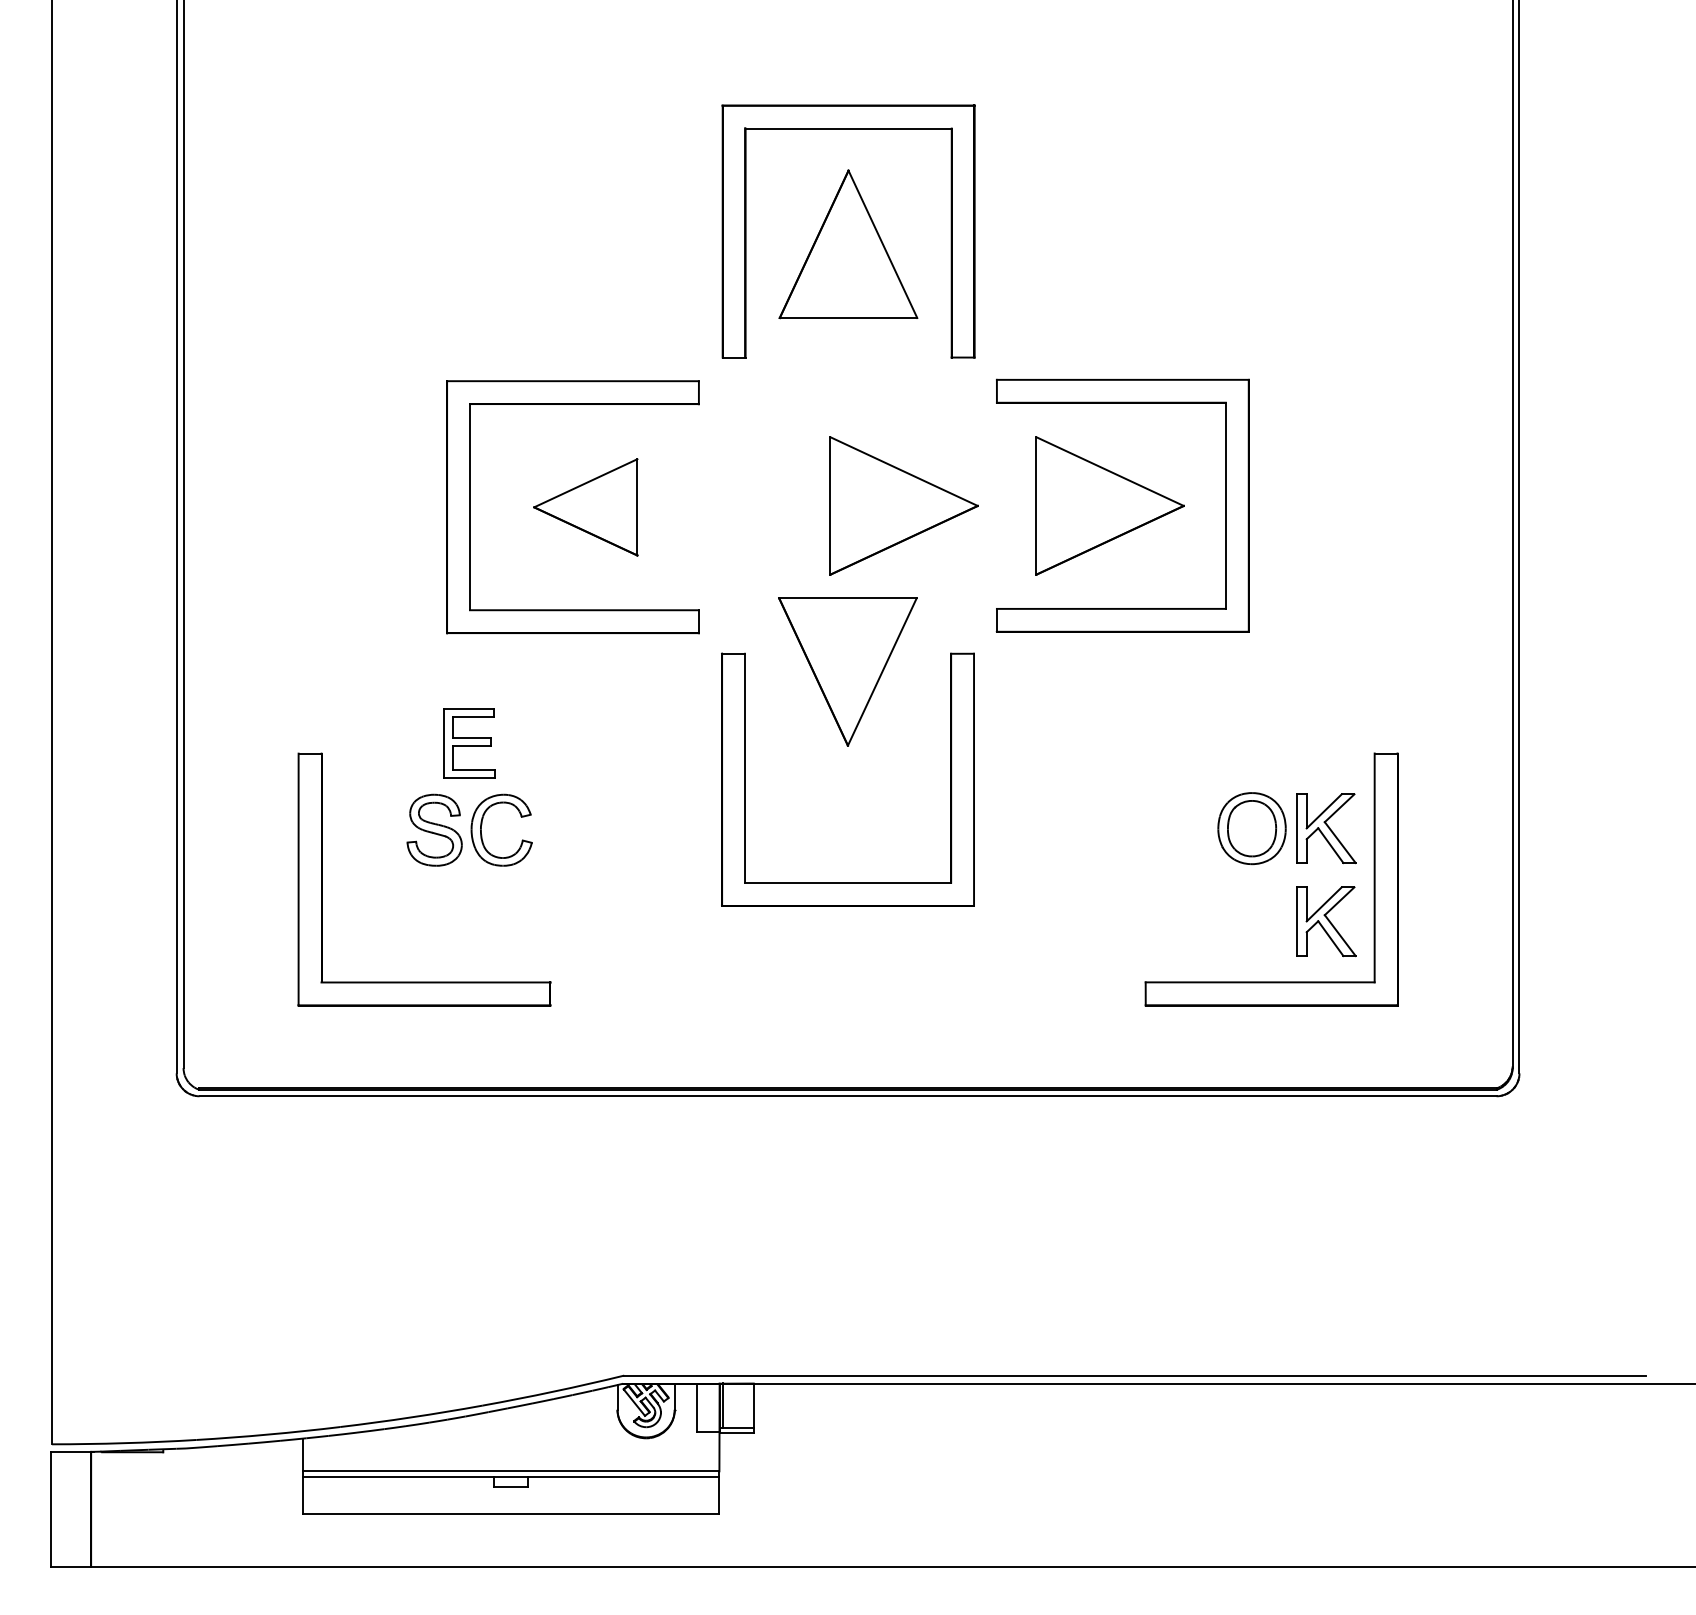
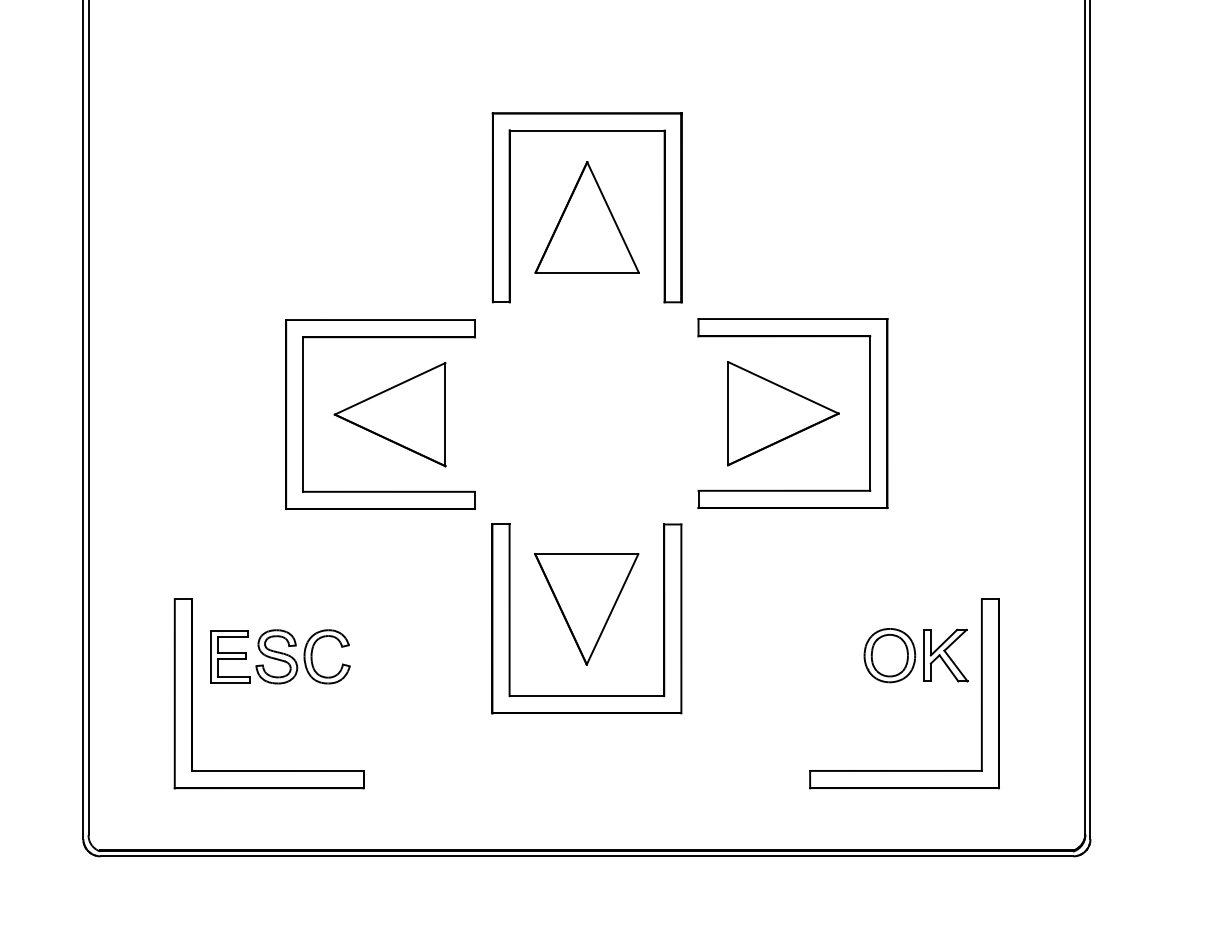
part: (903, 505) -> (628, 413), removed
part: (585, 507) -> (389, 414), size x1.43
part: (847, 671) -> (586, 609), moved
part: (469, 743) -> (230, 657), moved
part: (1326, 921) -> (945, 725), removed

